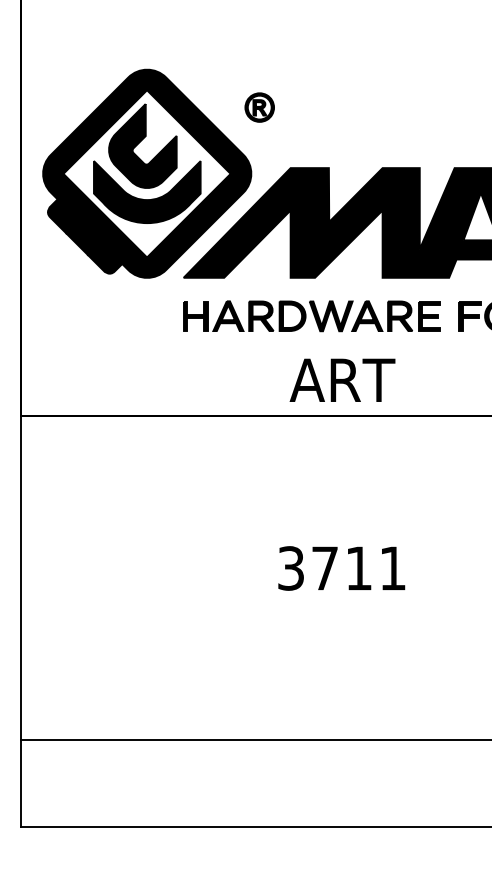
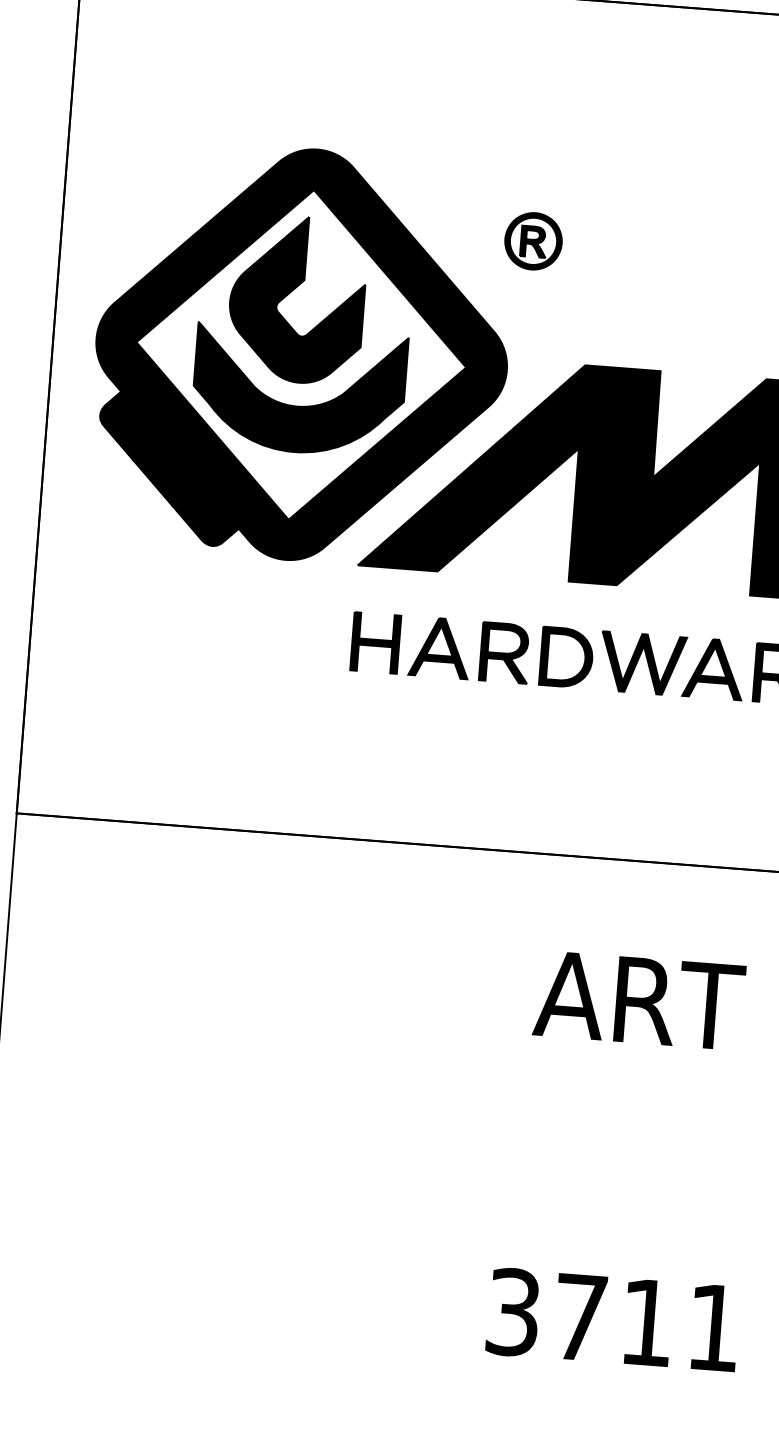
text: (342, 379) -> (639, 998), moved
text: (341, 568) -> (612, 1320), moved

